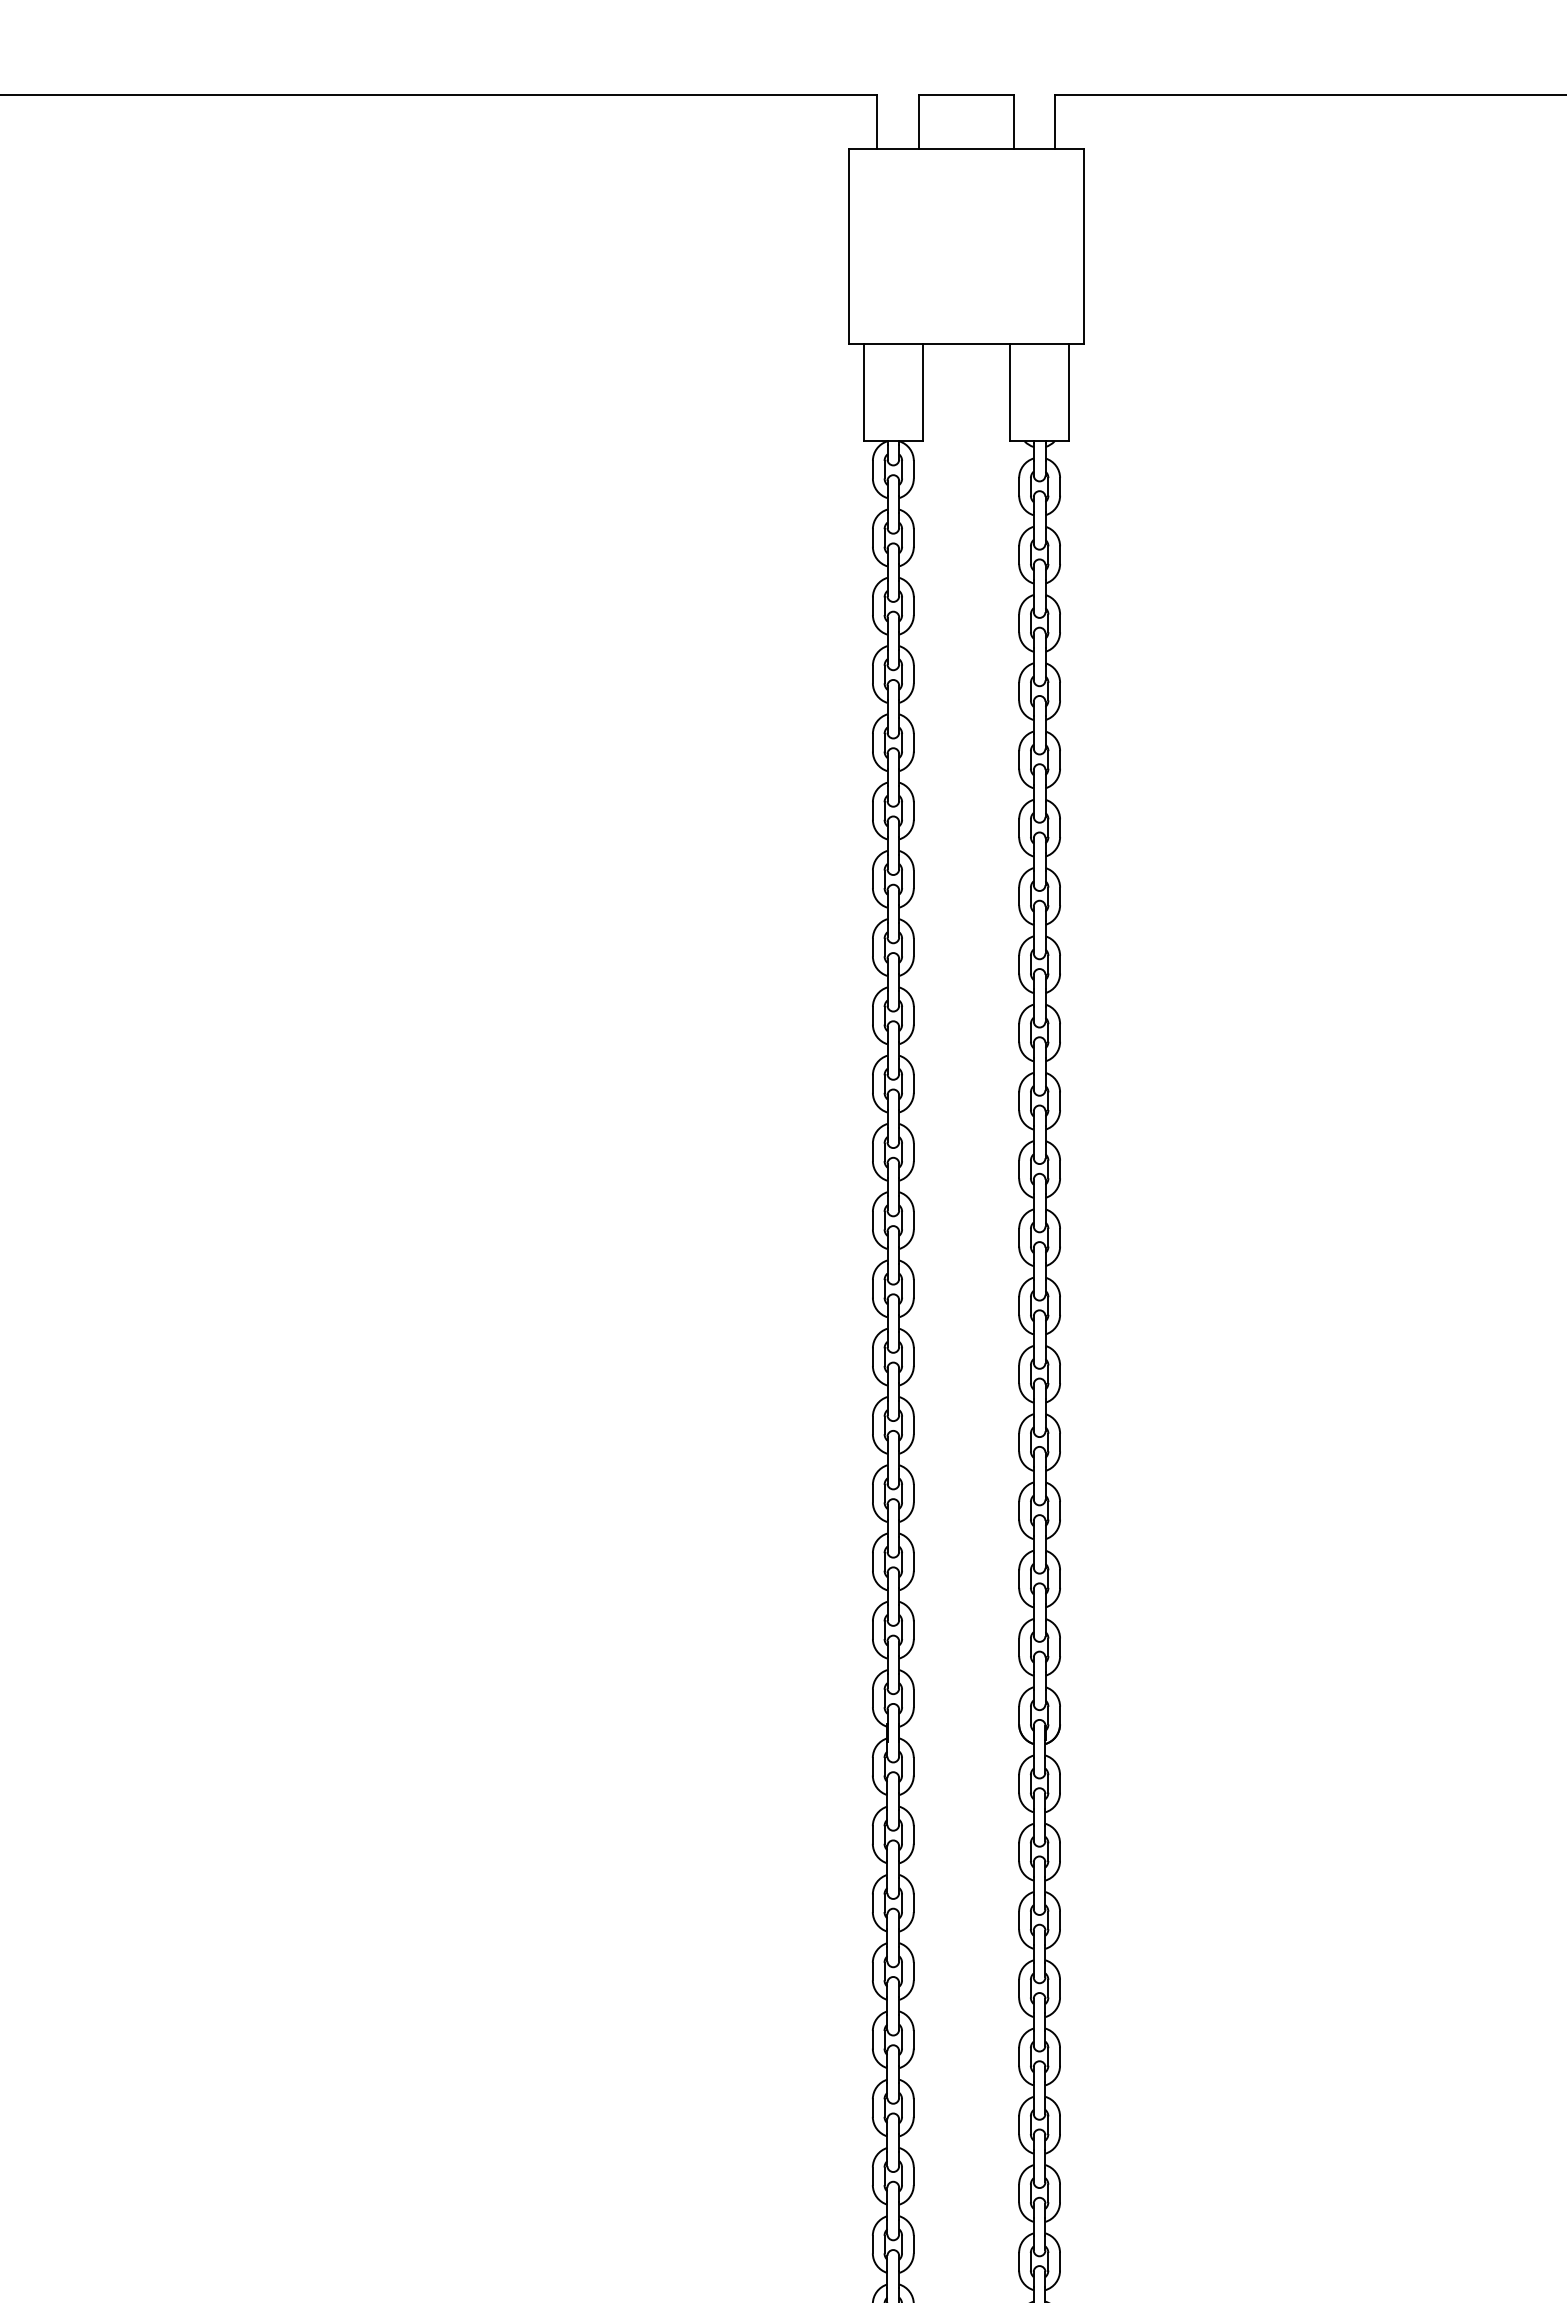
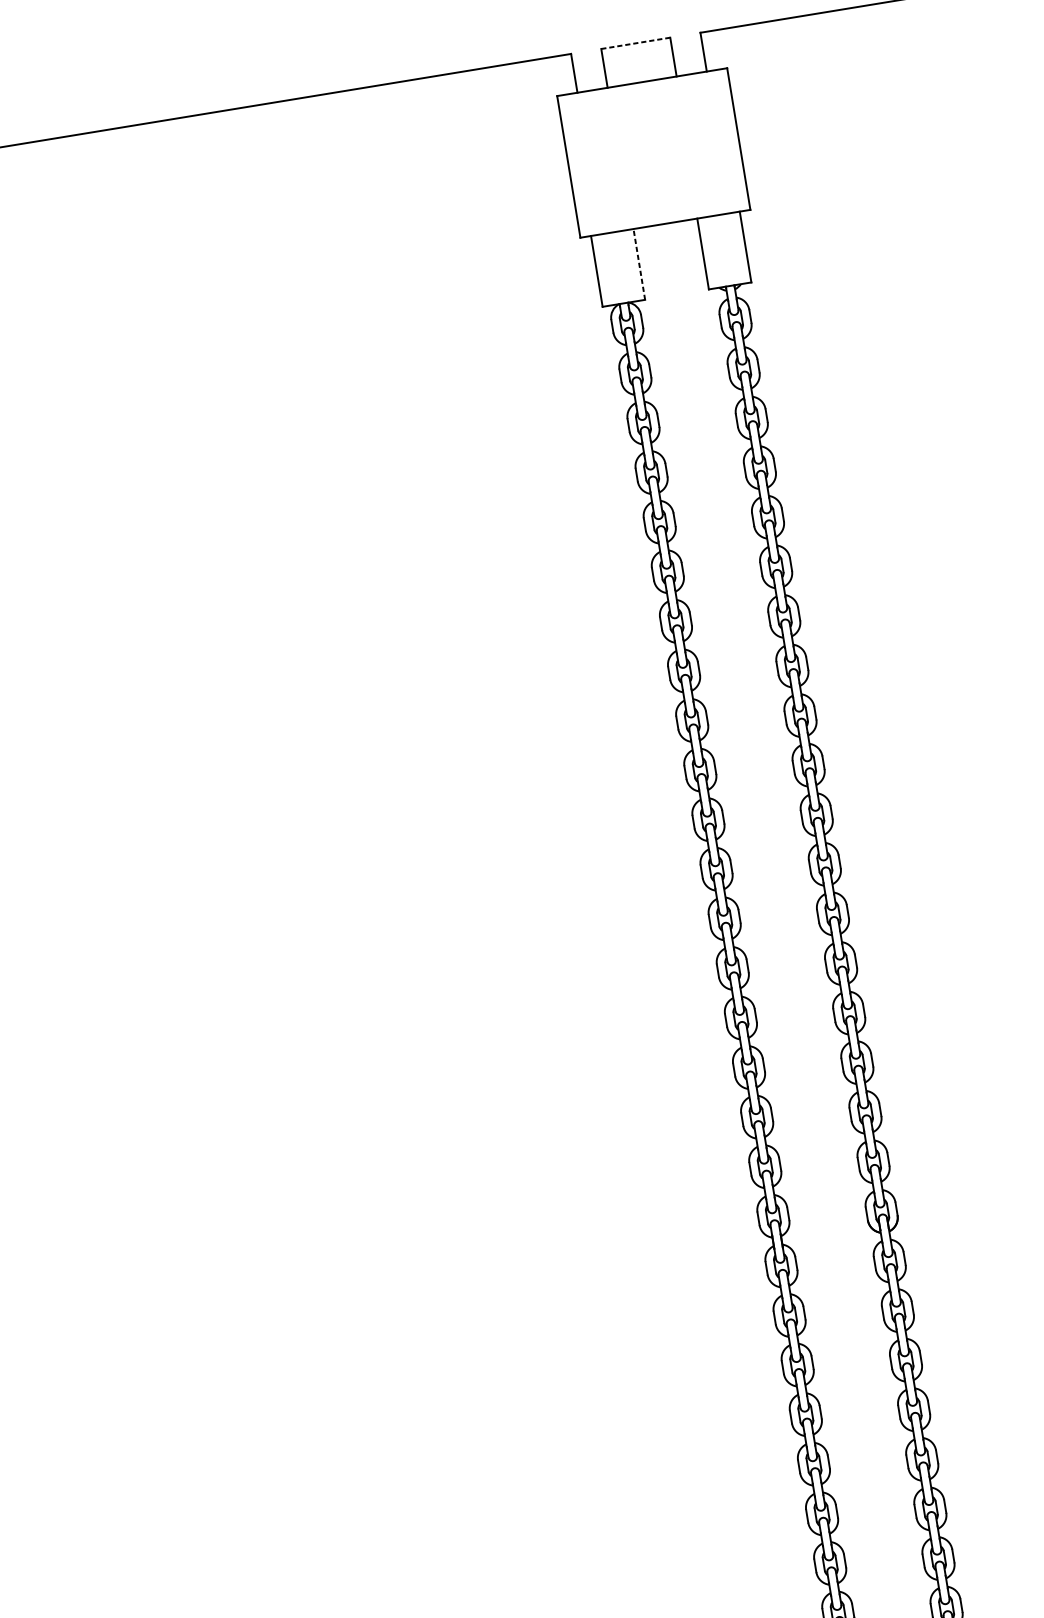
line: (966, 95) -> (635, 43), solid -> dashed
line: (922, 392) -> (639, 264), solid -> dashed

